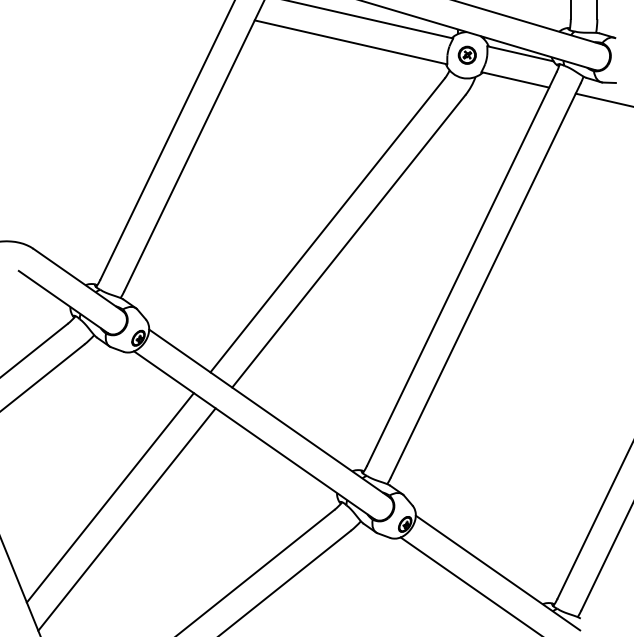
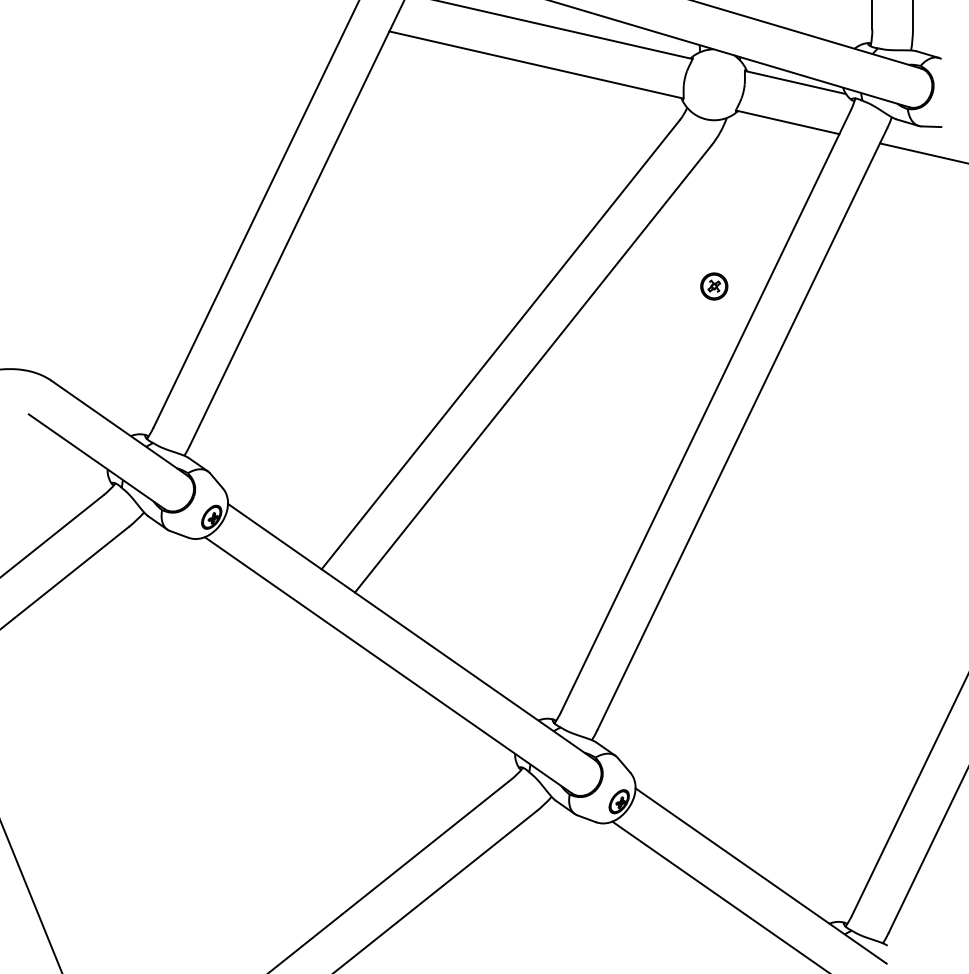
part: (466, 54) -> (712, 285), moved
line: (109, 497) -> (167, 760), removed
line: (126, 519) -> (193, 794), removed

